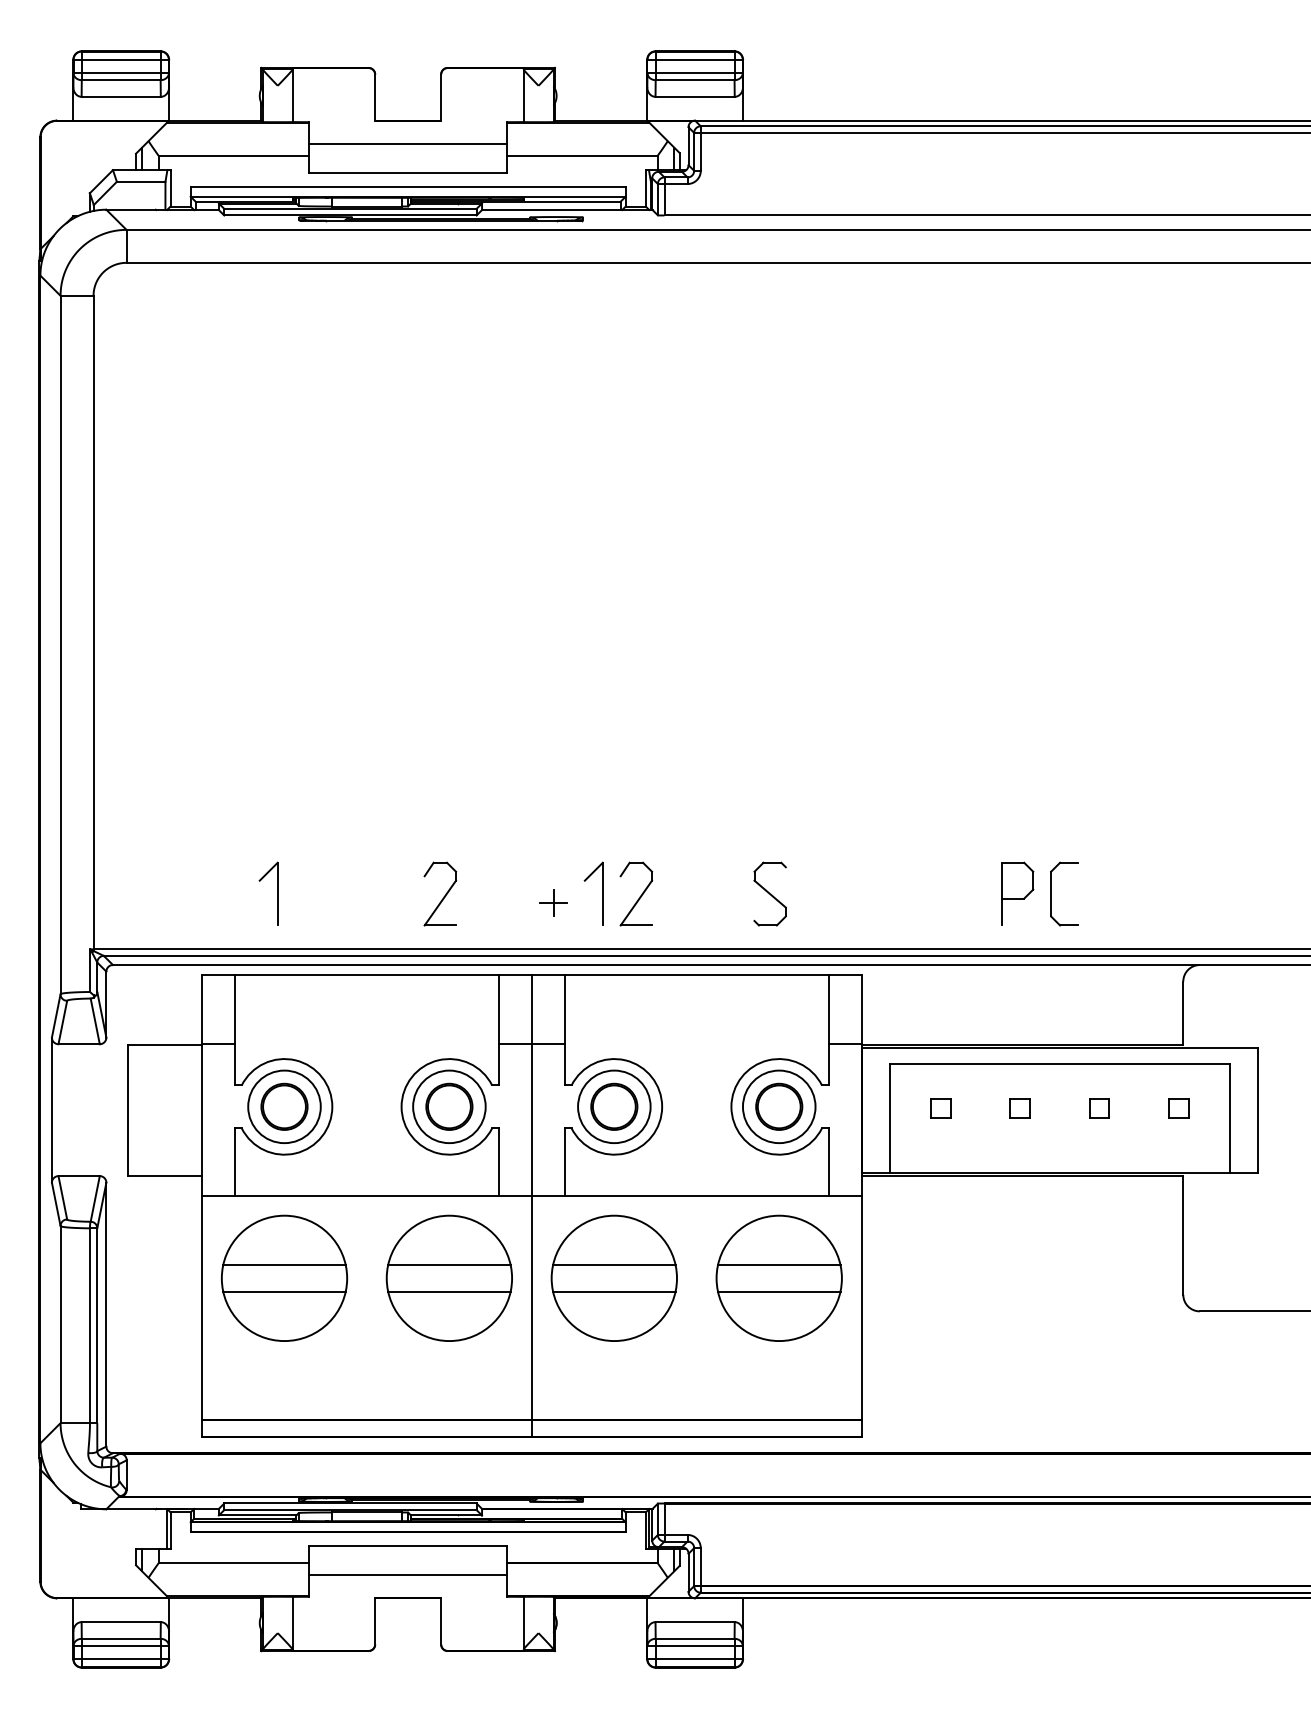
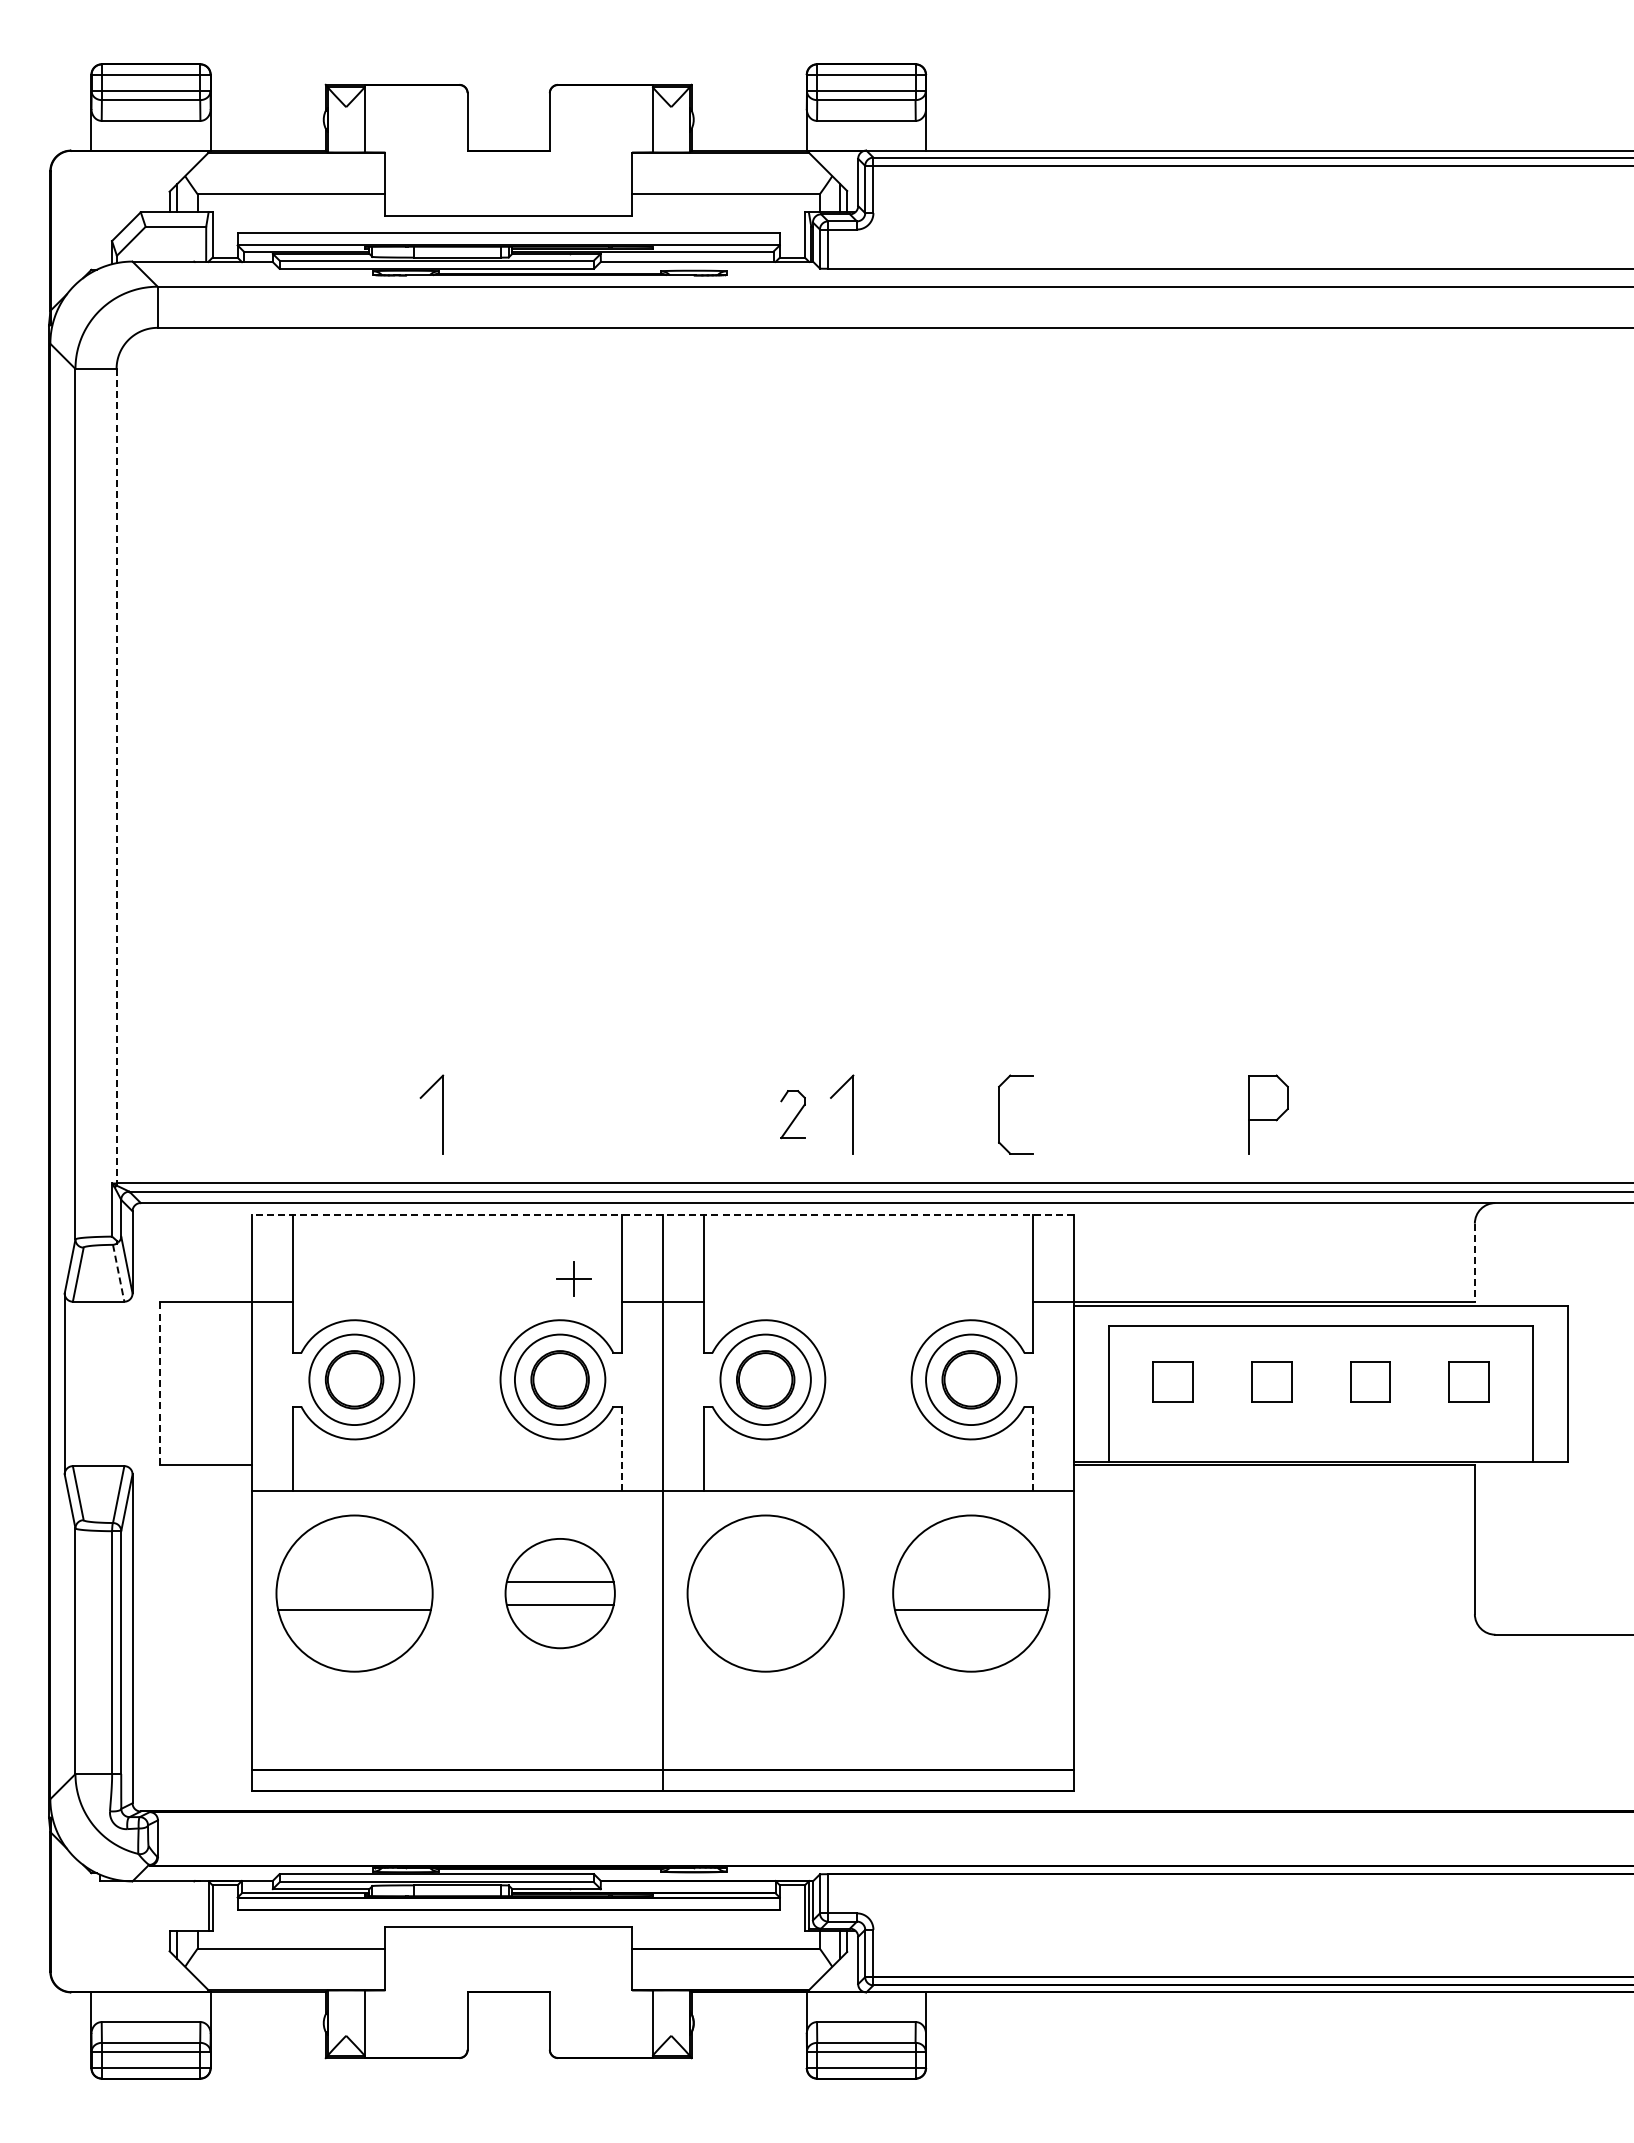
line: (407, 143) -> (508, 179), removed
line: (93, 623) -> (116, 777), solid -> dashed
part: (277, 893) -> (442, 1114), moved
part: (440, 893) -> (548, 1114), removed
part: (602, 893) -> (852, 1114), moved
part: (635, 893) -> (792, 1114), size x0.6
part: (769, 893) -> (959, 1114), removed
part: (1051, 893) -> (999, 1114), moved
part: (553, 902) -> (573, 1278), moved
line: (531, 975) -> (662, 1215), solid -> dashed
line: (1183, 1013) -> (1474, 1263), solid -> dashed
line: (95, 1021) -> (118, 1273), solid -> dashed
part: (940, 1108) -> (1172, 1381), size x1.6
part: (1020, 1108) -> (1271, 1381), size x1.6
part: (1099, 1108) -> (1370, 1381), size x1.6
part: (1178, 1108) -> (1468, 1381), size x1.6
line: (128, 1109) -> (160, 1383), solid -> dashed
line: (498, 1162) -> (621, 1449), solid -> dashed
line: (828, 1162) -> (1032, 1449), solid -> dashed
line: (284, 1265) -> (354, 1577), removed
line: (614, 1265) -> (765, 1577), removed
line: (778, 1265) -> (970, 1577), removed
part: (449, 1278) -> (560, 1593), size x0.7
line: (614, 1291) -> (765, 1610), removed
line: (407, 1575) -> (508, 1963), removed

